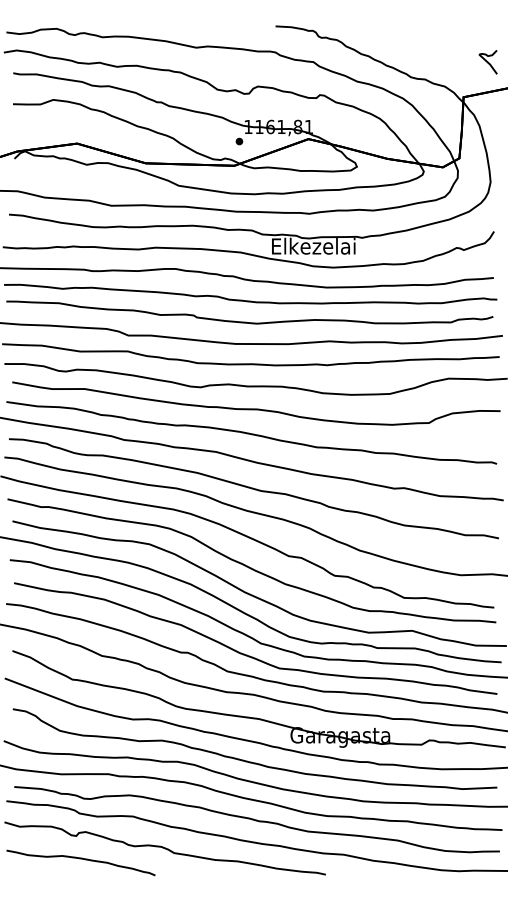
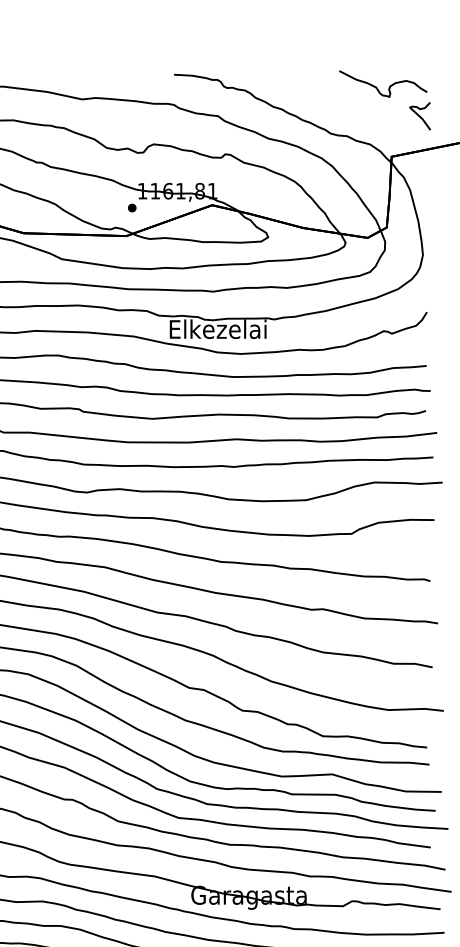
curve: (461, 35) -> (389, 85), added

